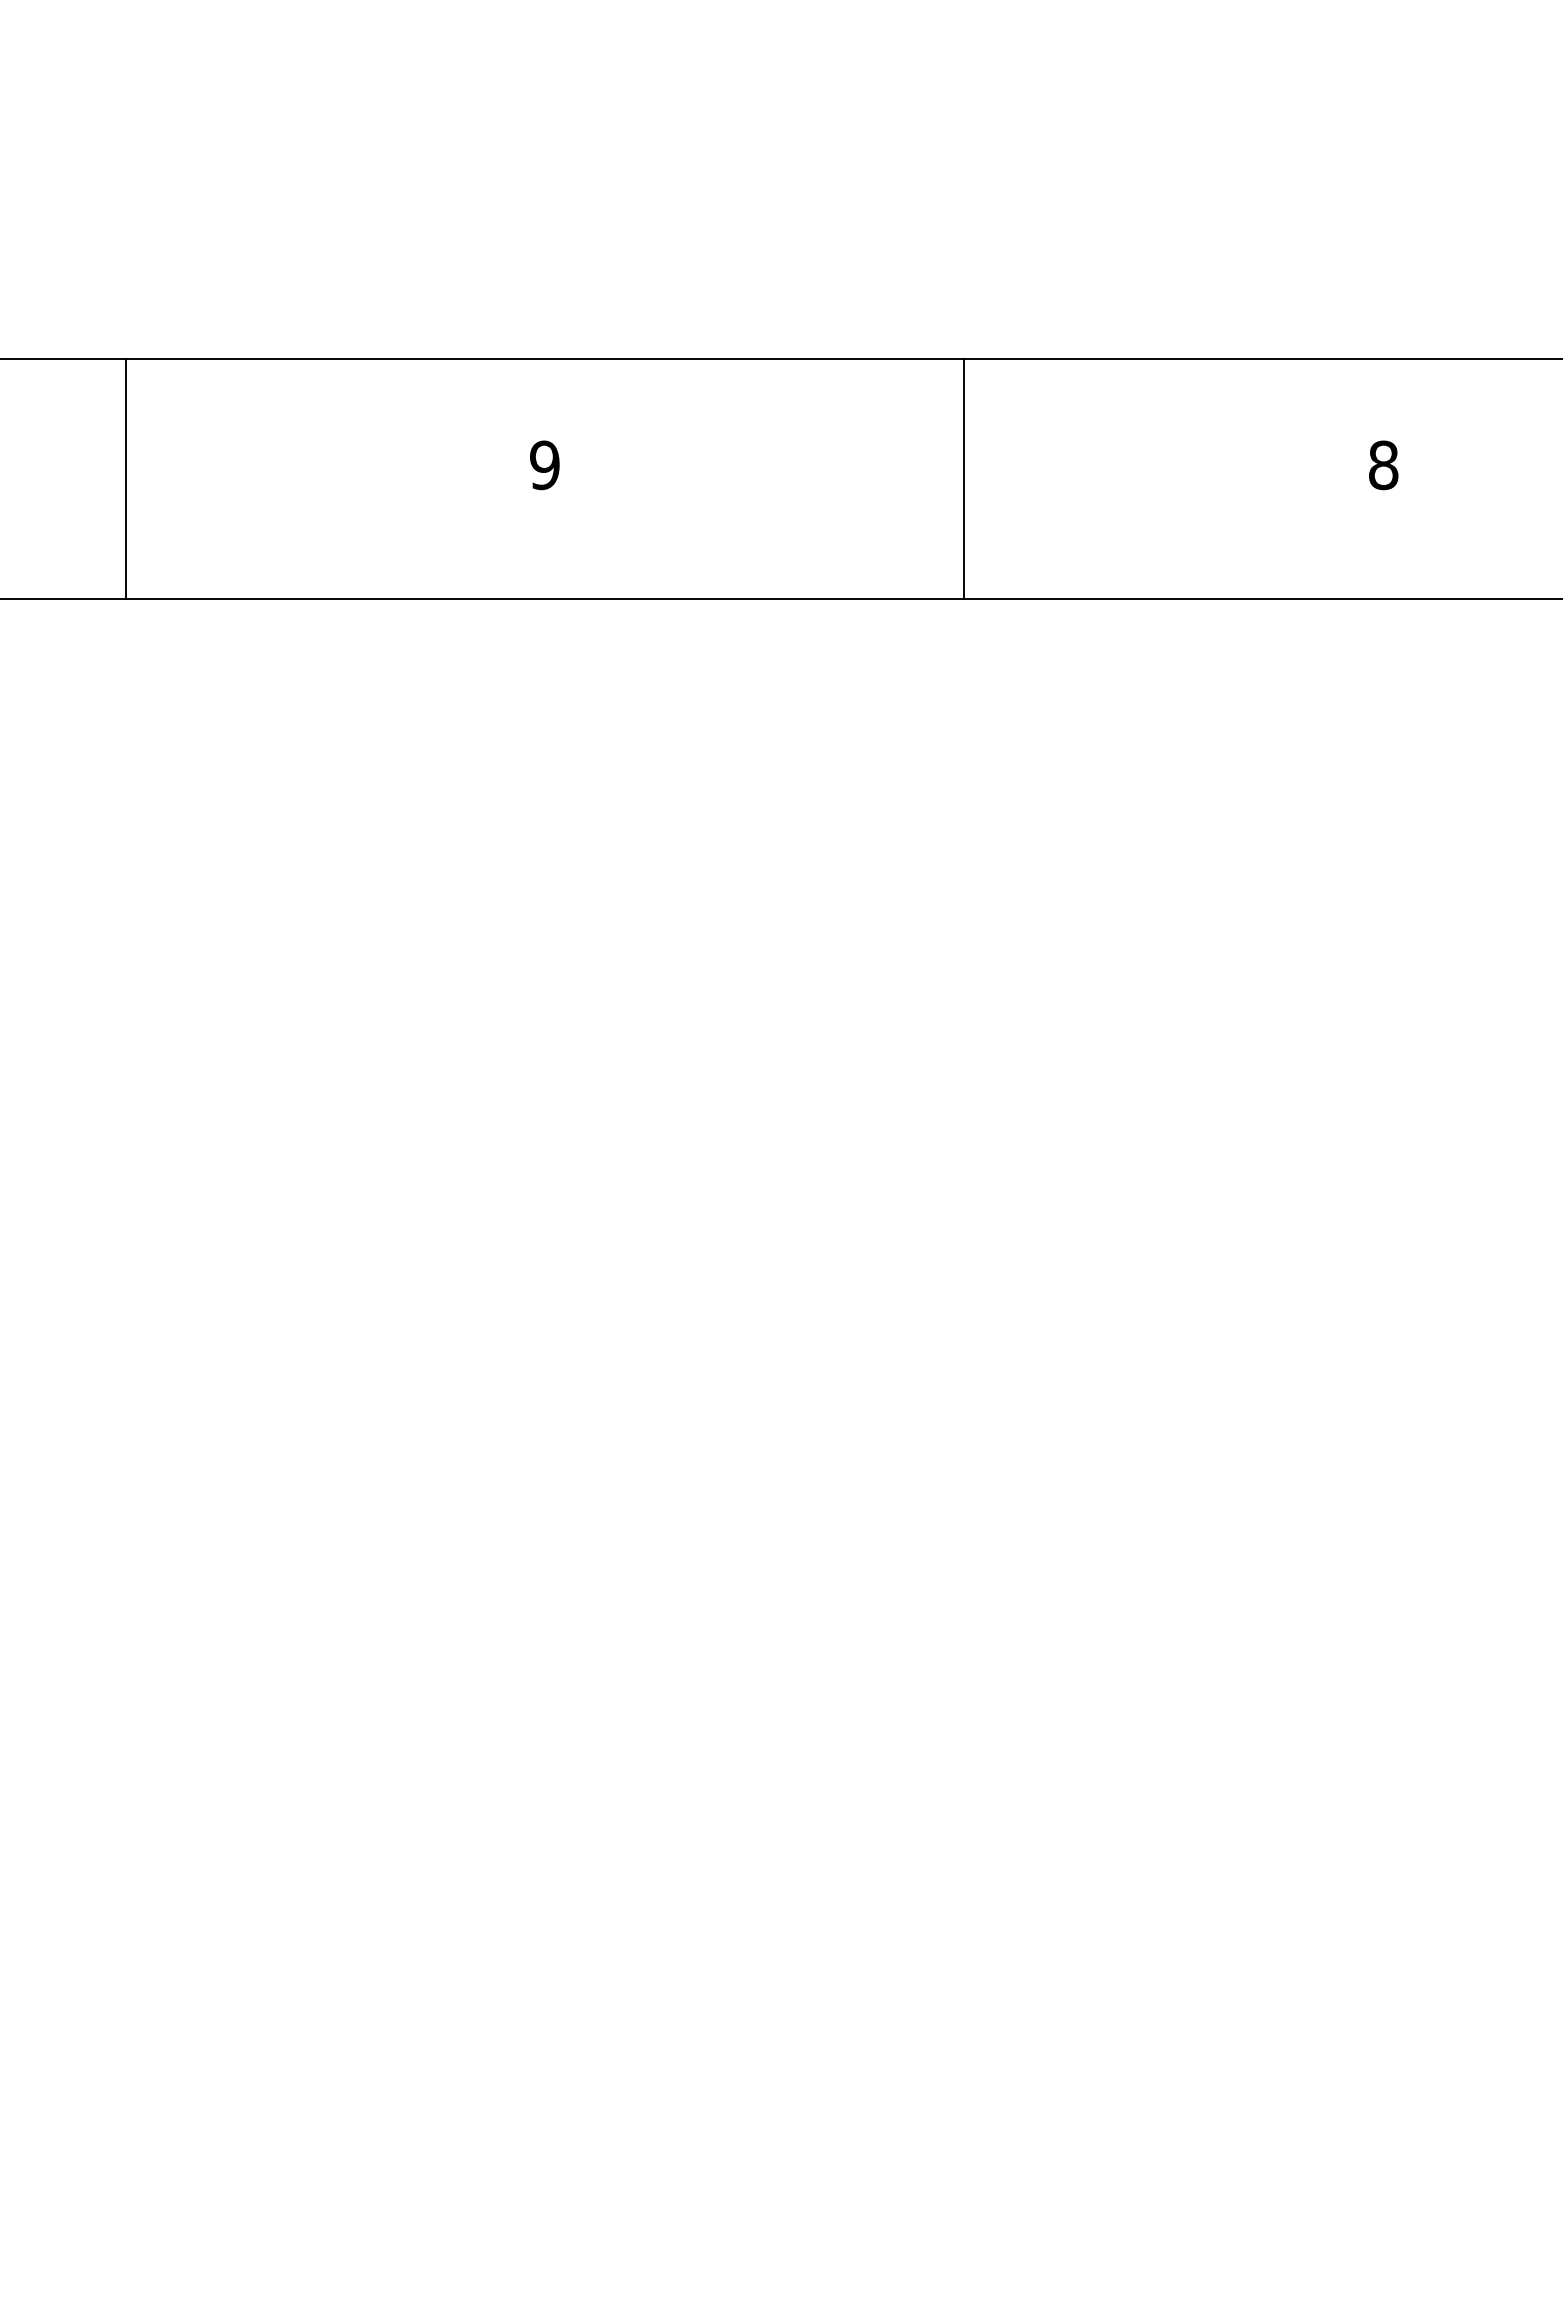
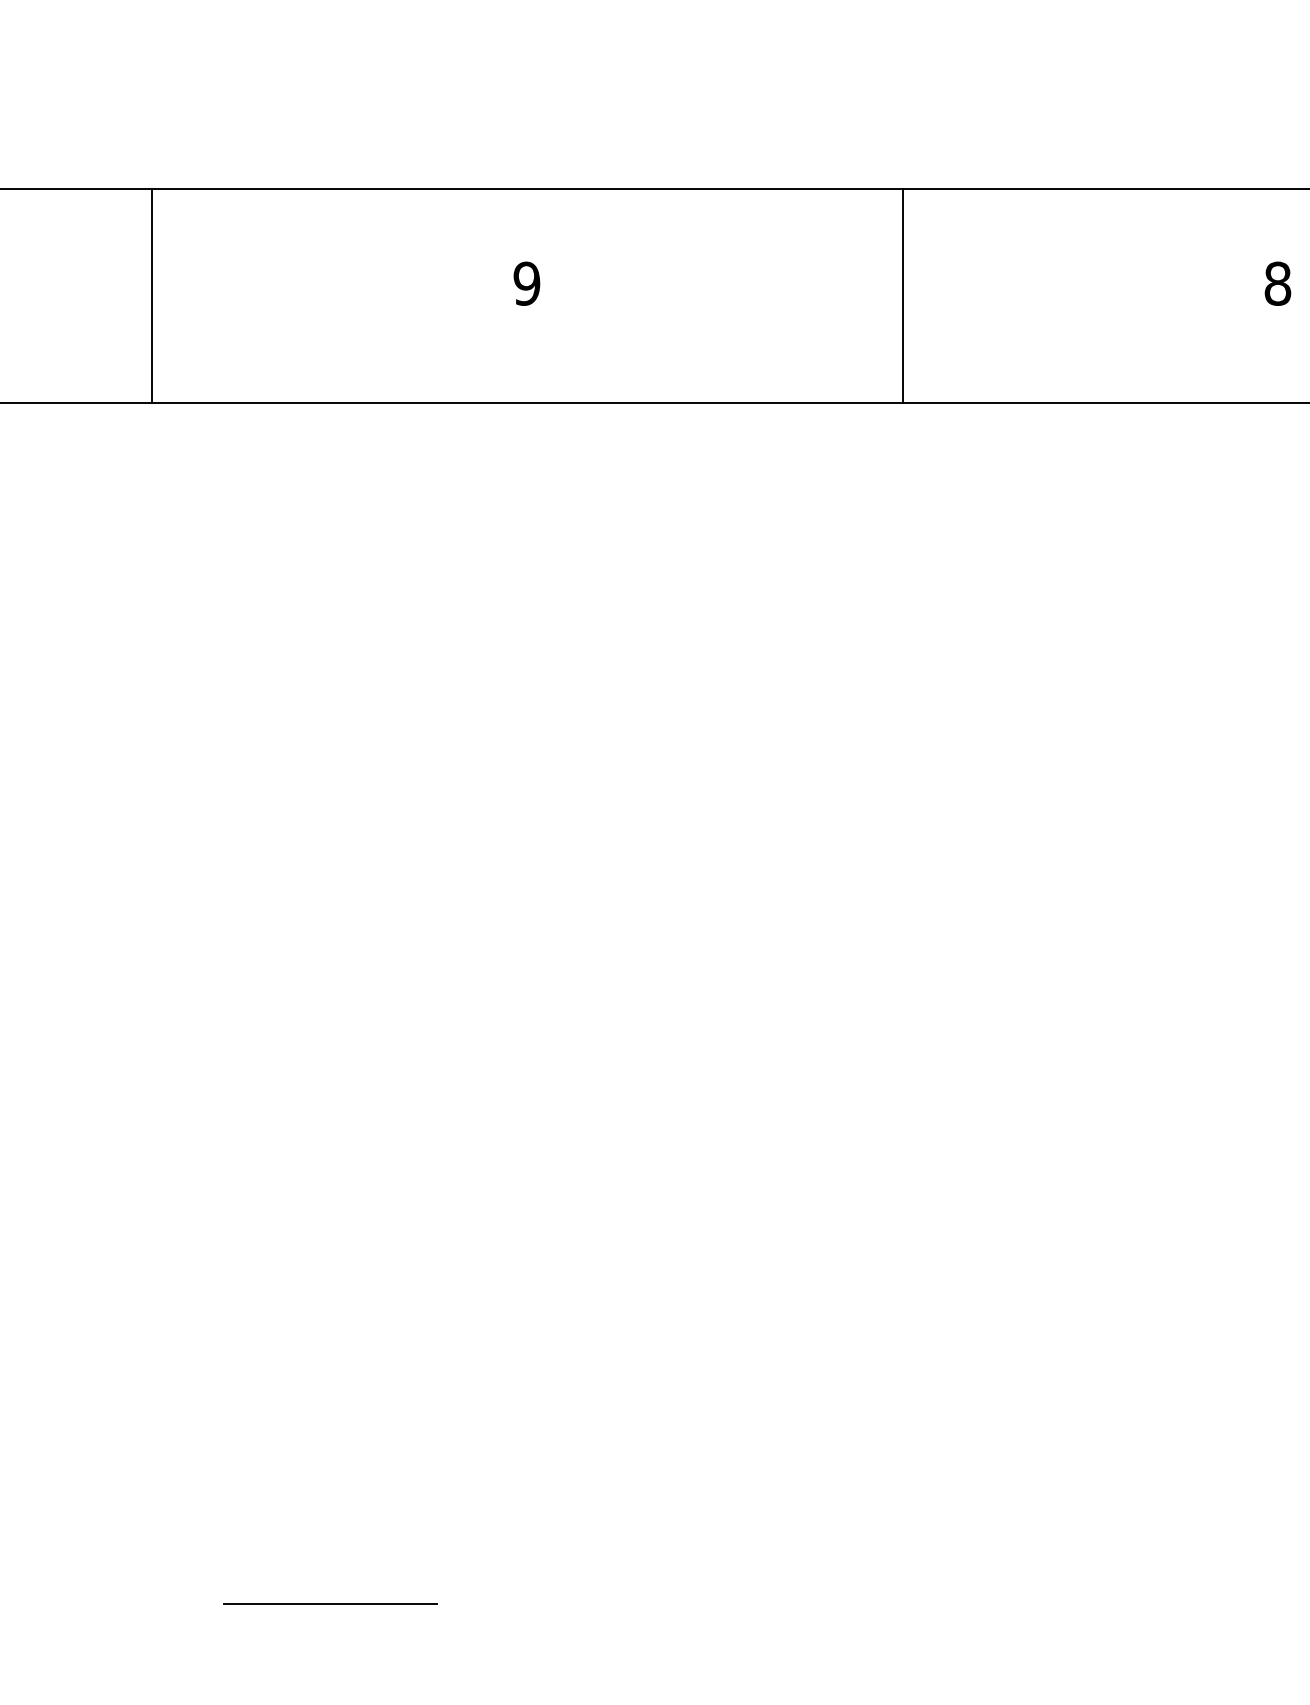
line: (325, 1939) -> (330, 1603), added

